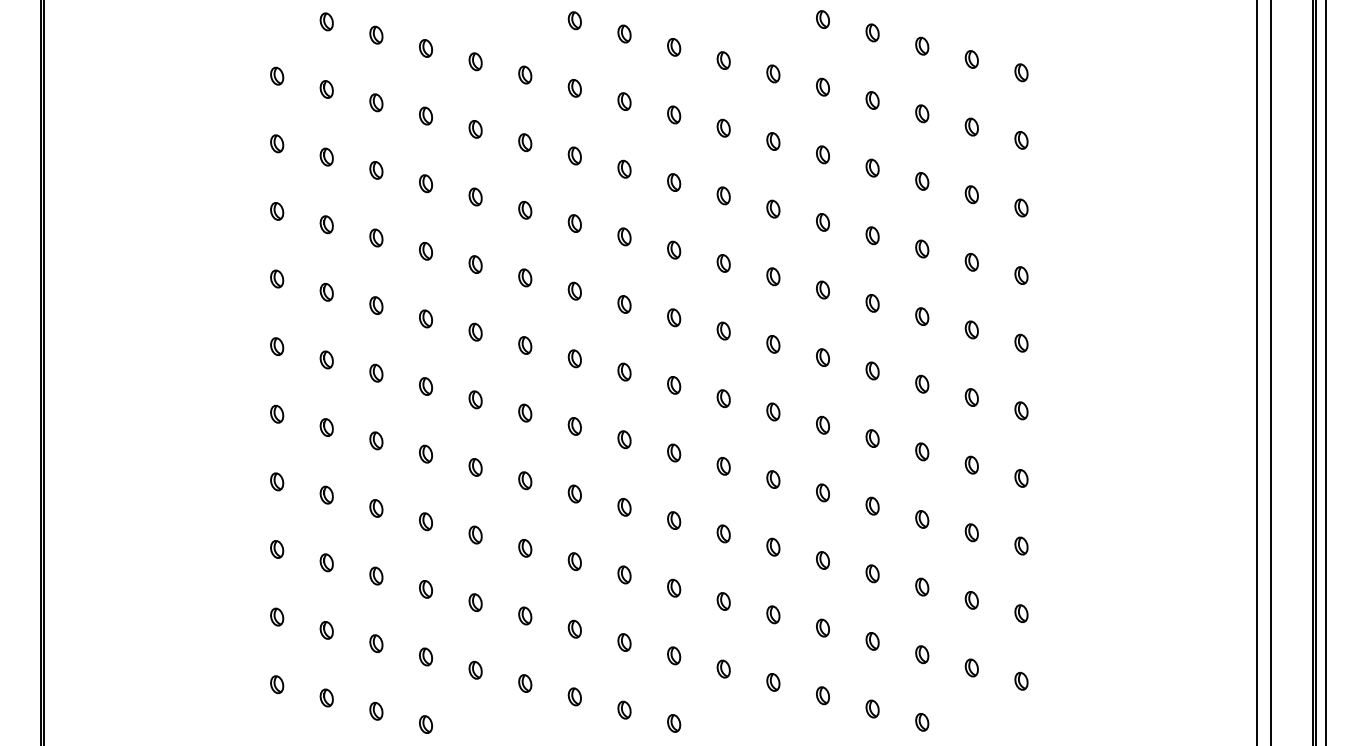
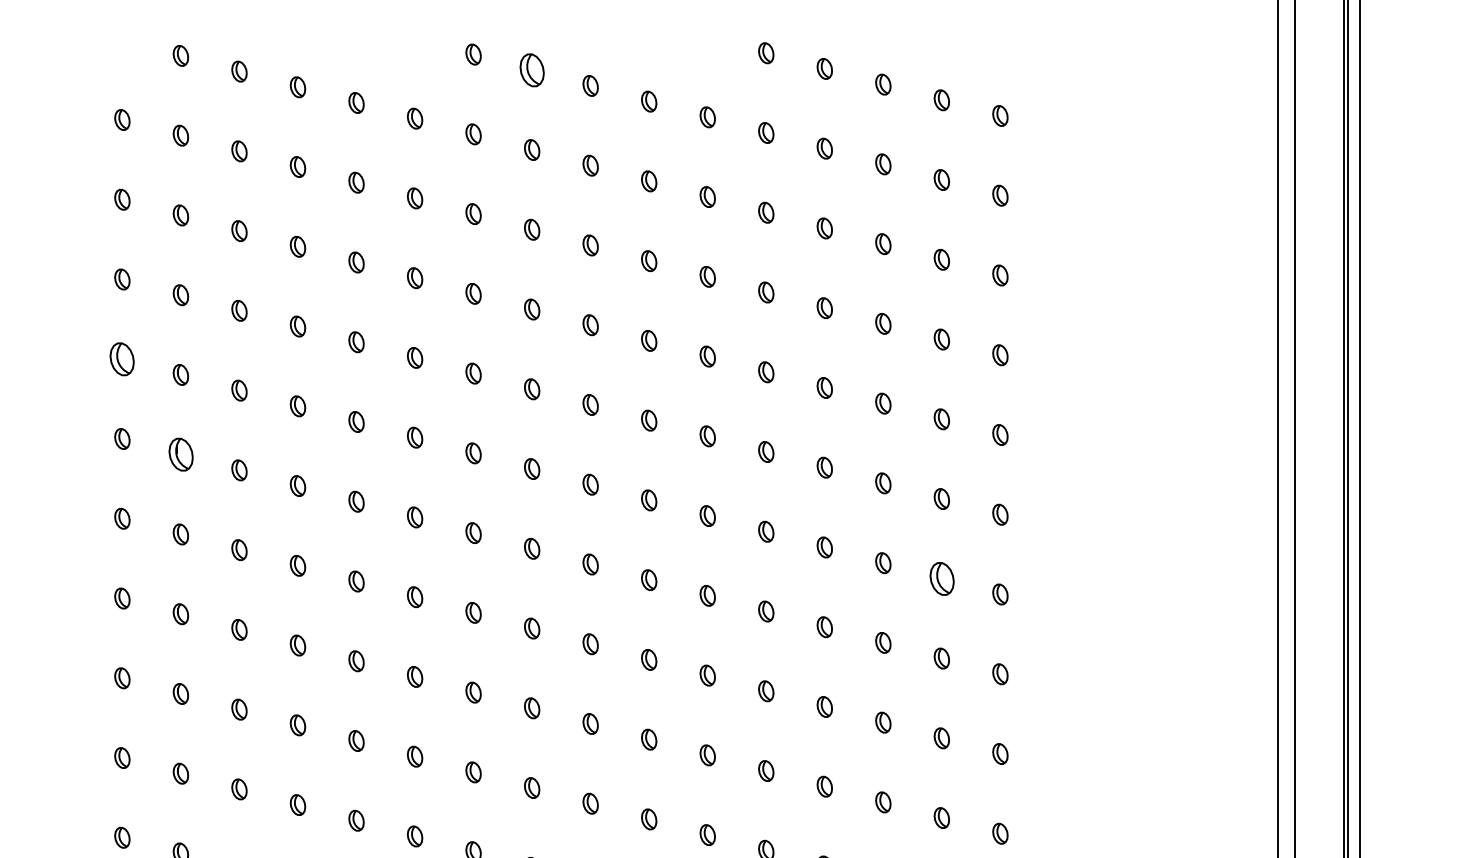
part: (624, 33) -> (532, 69), size x1.6
part: (277, 278) -> (122, 358), size x1.6
part: (326, 359) -> (180, 454), size x1.6
part: (971, 464) -> (941, 578), size x1.6

